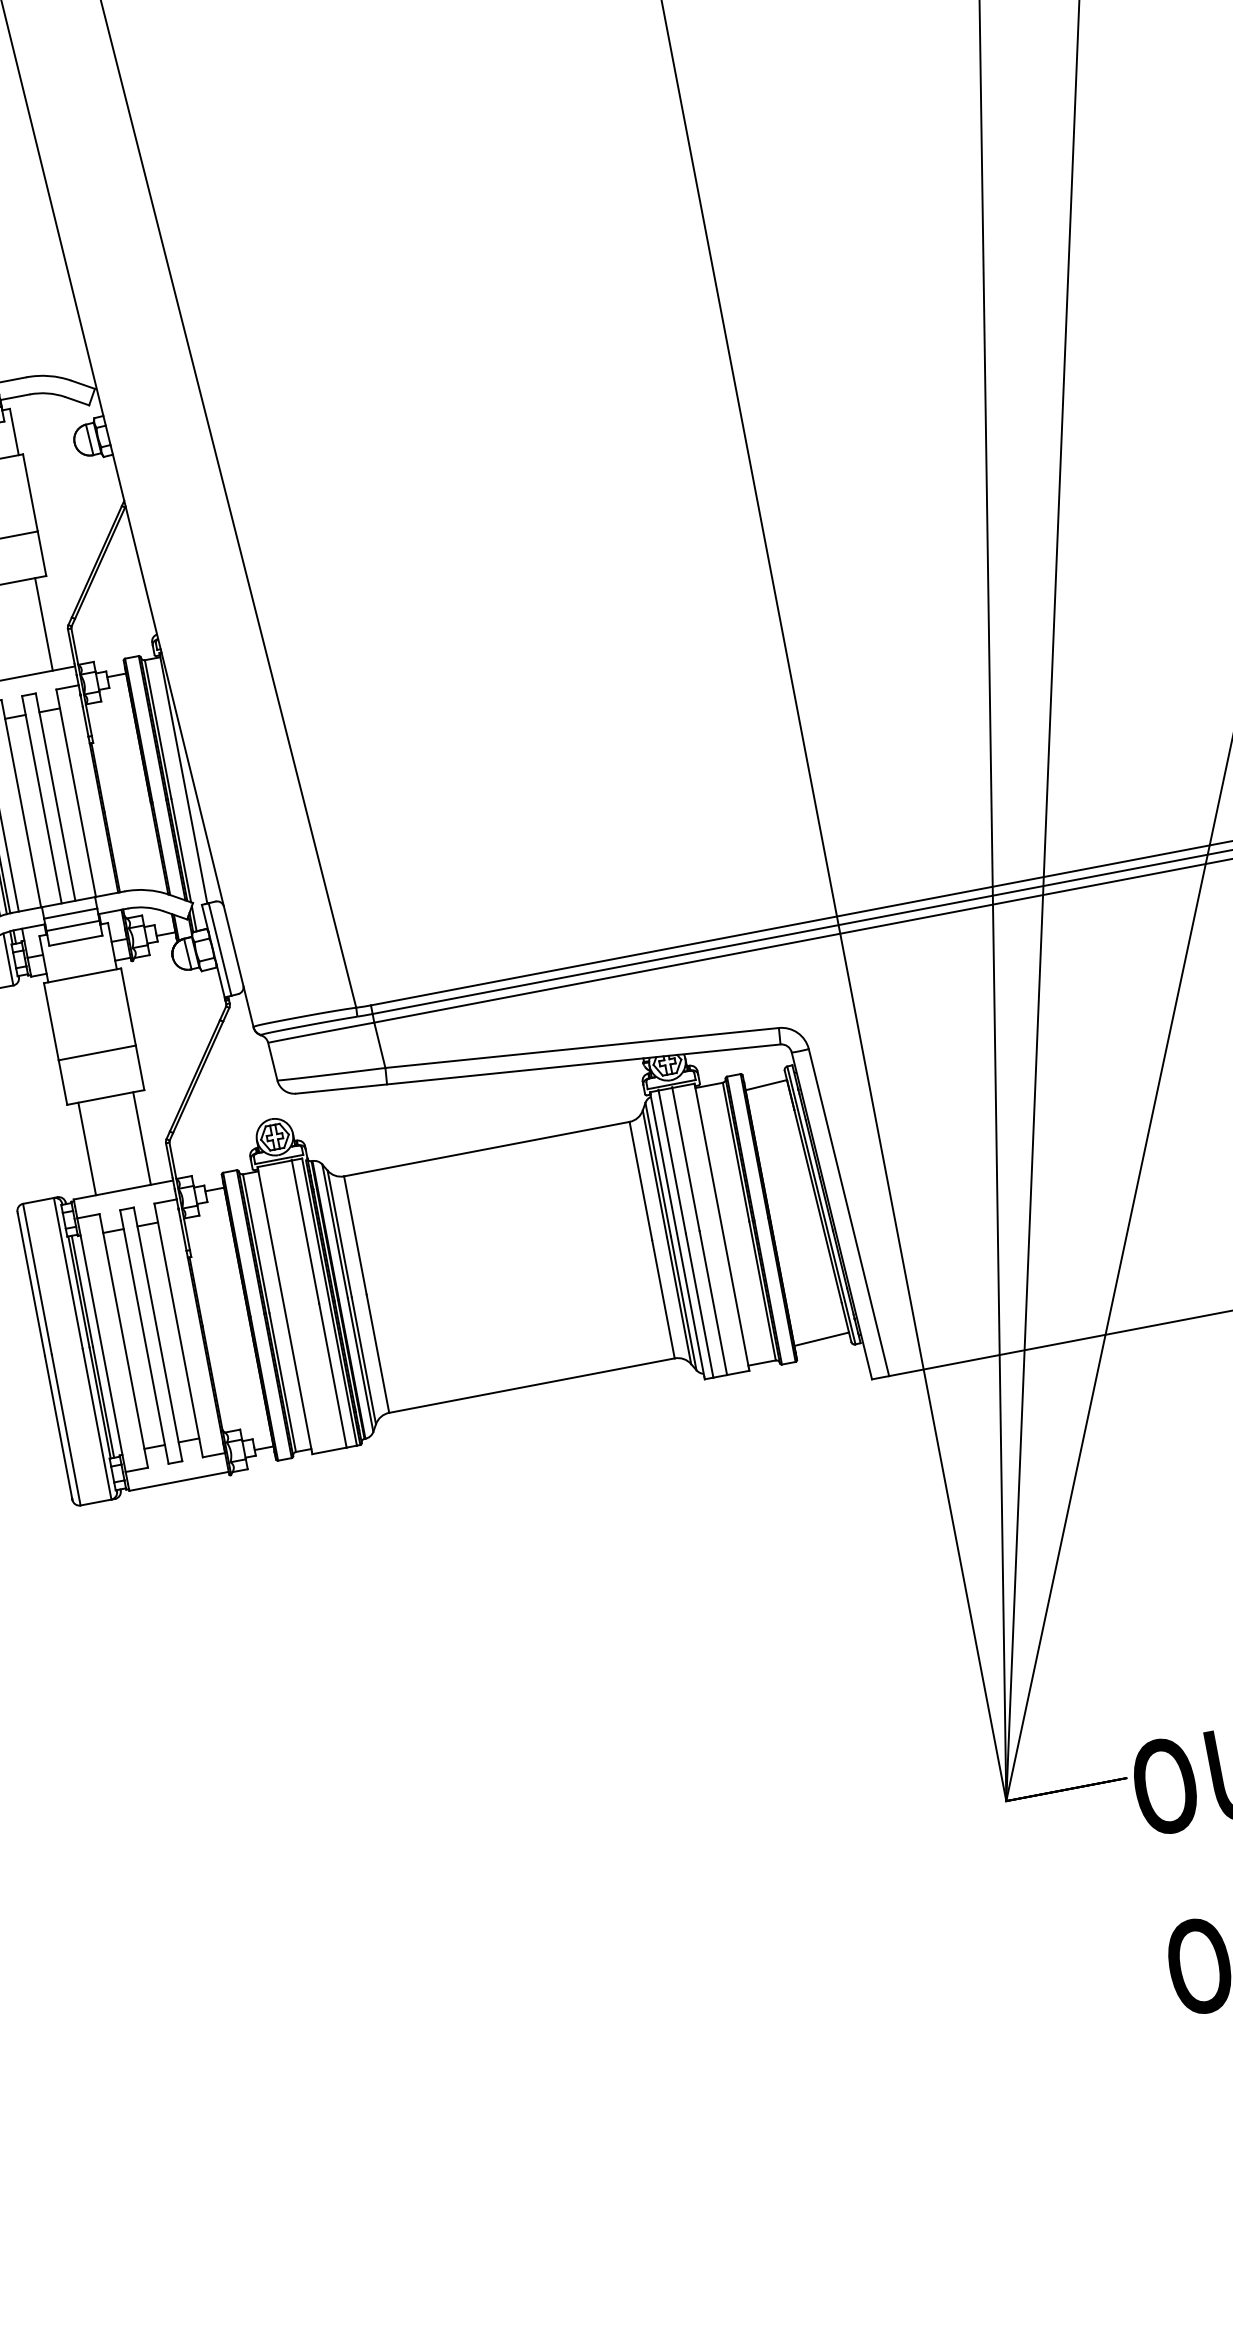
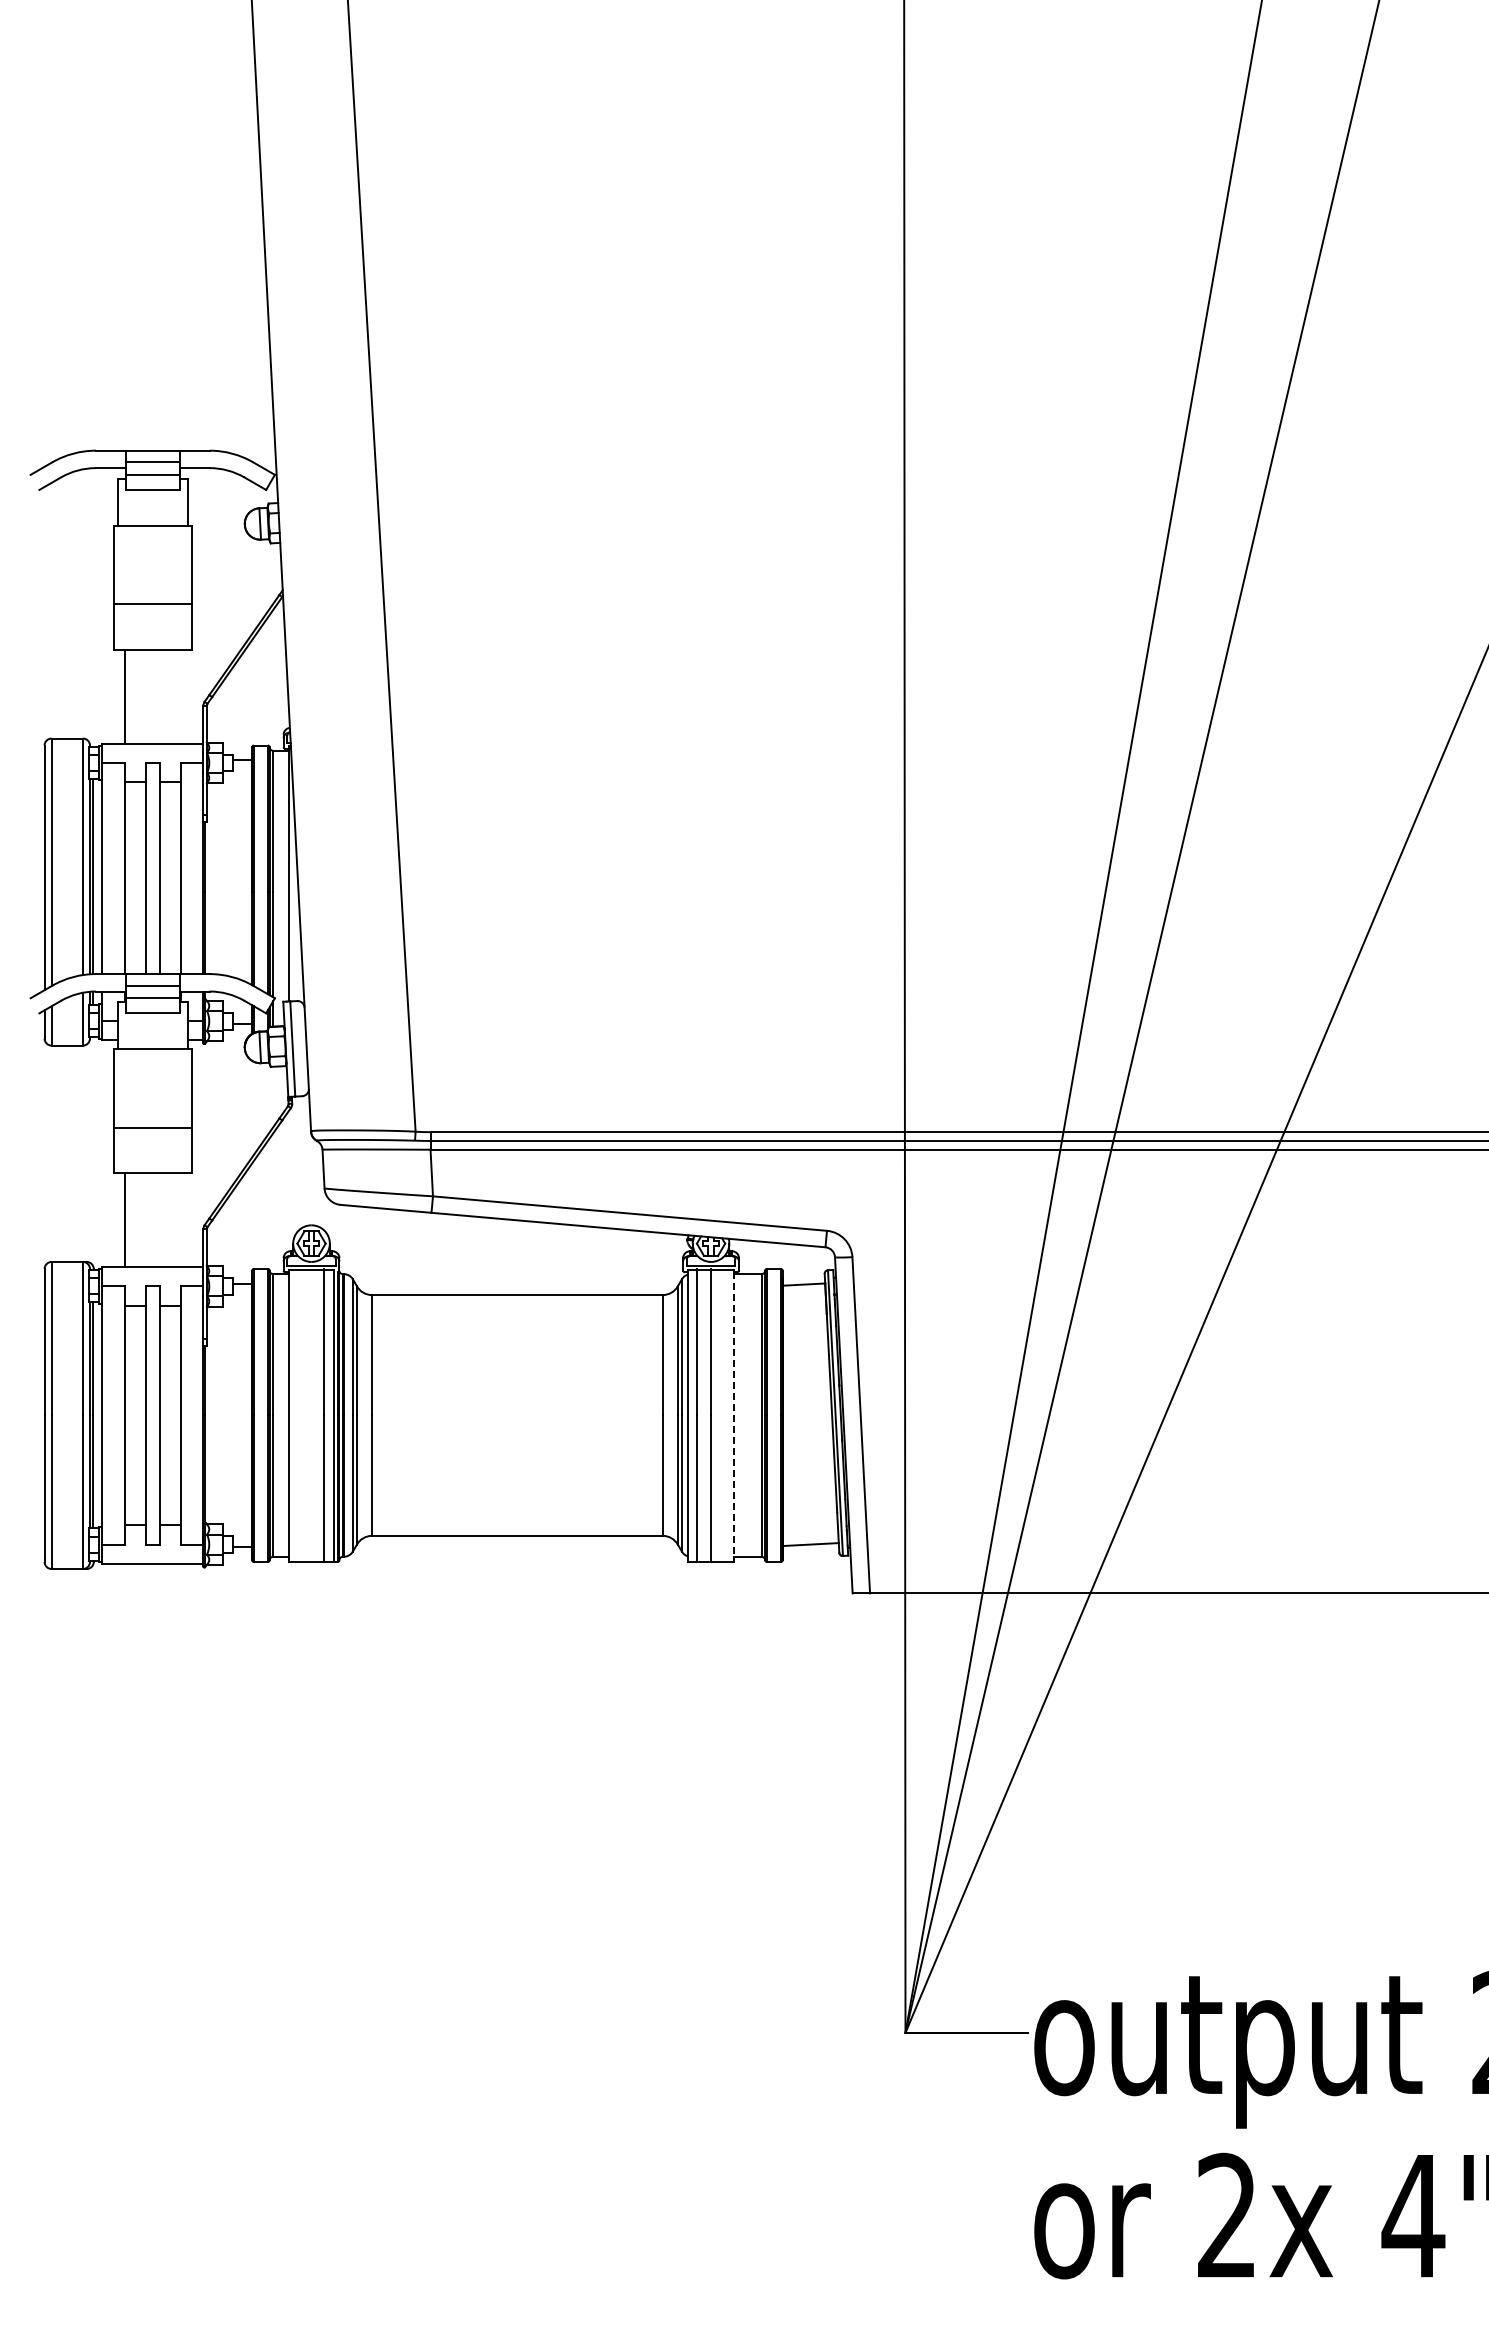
line: (43, 624) -> (180, 696), removed
line: (141, 1138) -> (180, 1219), removed
line: (721, 1226) -> (733, 1415), solid -> dashed

